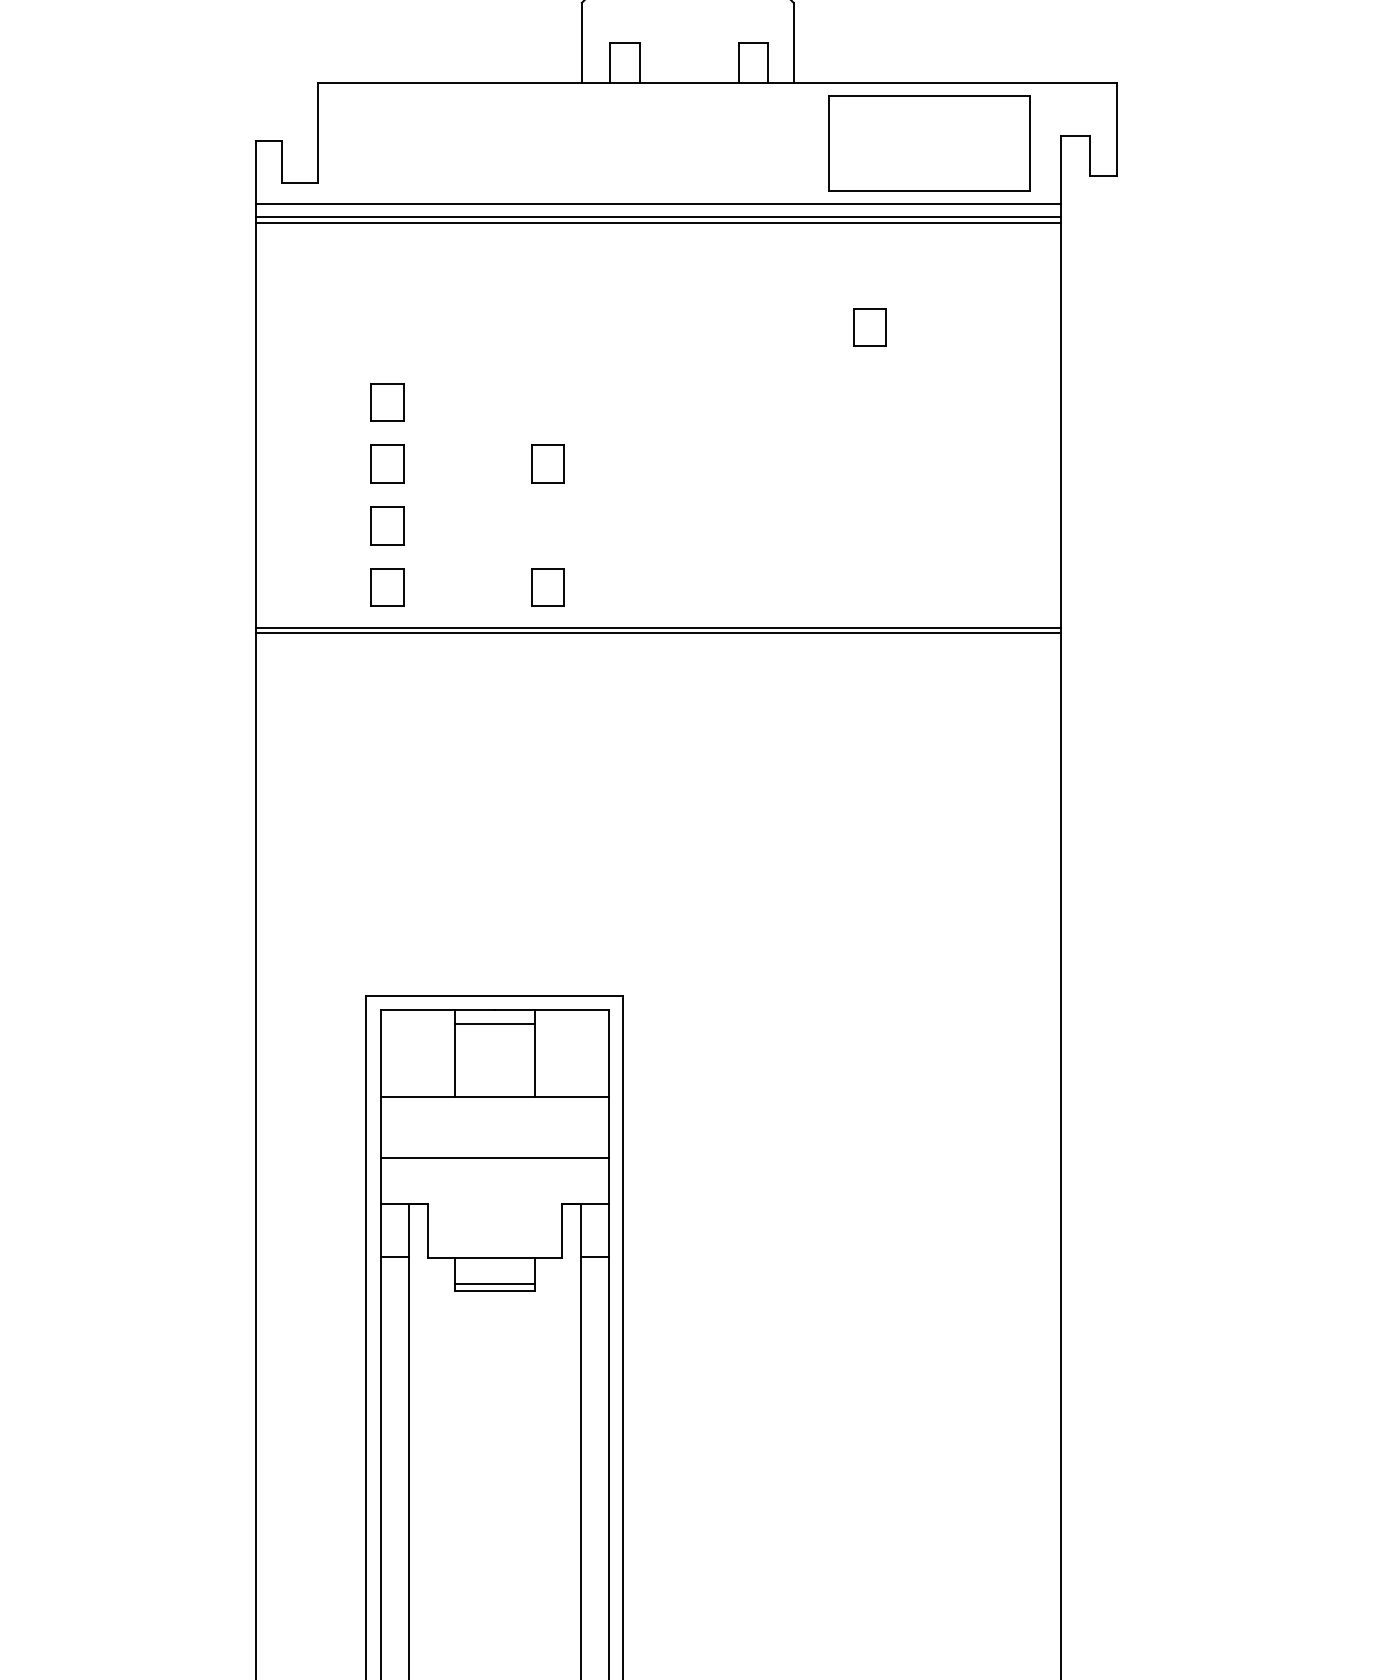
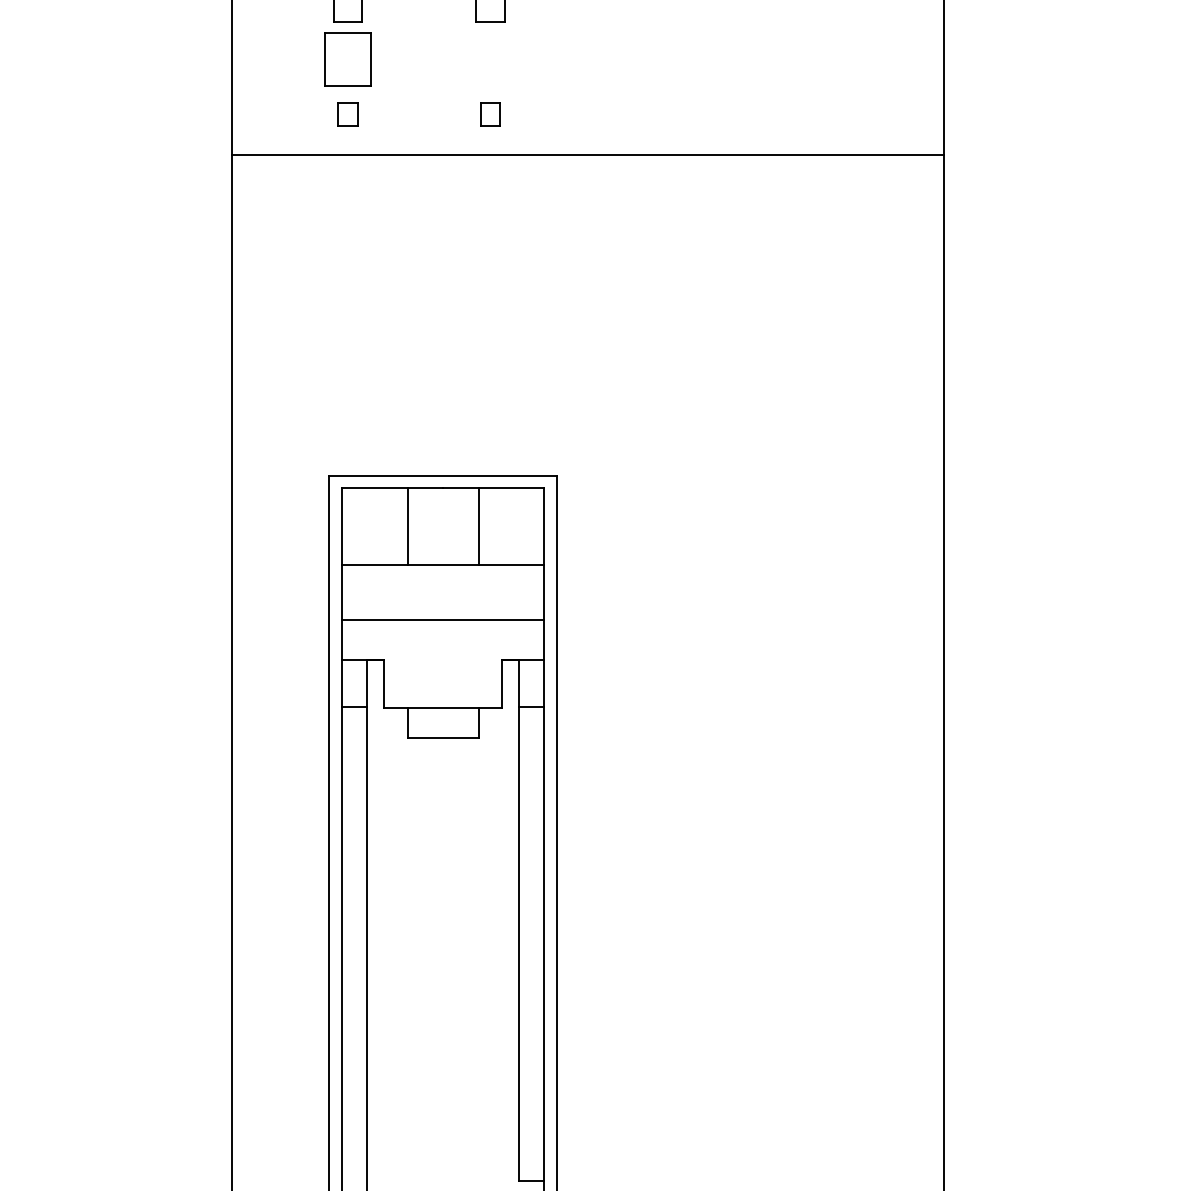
part: (387, 525) -> (348, 59), size x1.6
part: (387, 587) -> (348, 114), size x0.7
part: (547, 587) -> (489, 114), size x0.7
line: (658, 627) -> (588, 149), removed
line: (494, 1023) -> (442, 500), removed
line: (494, 1284) -> (442, 731), removed

